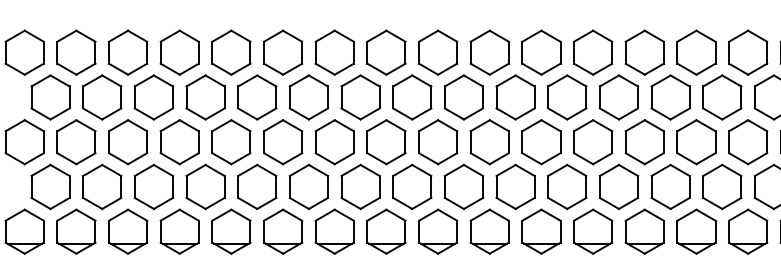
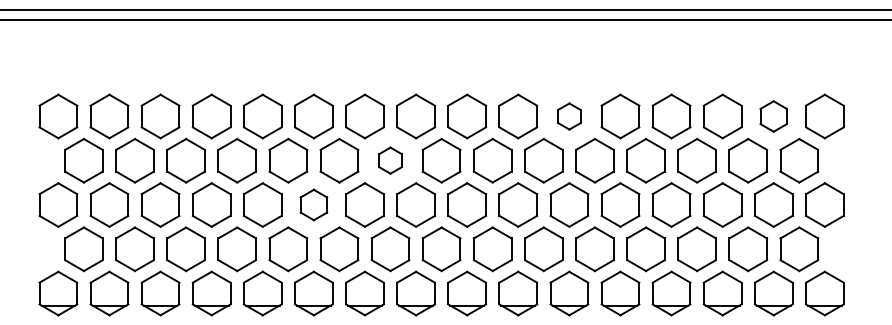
part: (541, 52) -> (569, 116), size x0.6
part: (747, 52) -> (773, 116), size x0.7
part: (360, 97) -> (390, 160), size x0.6
part: (282, 141) -> (313, 204), size x0.7

